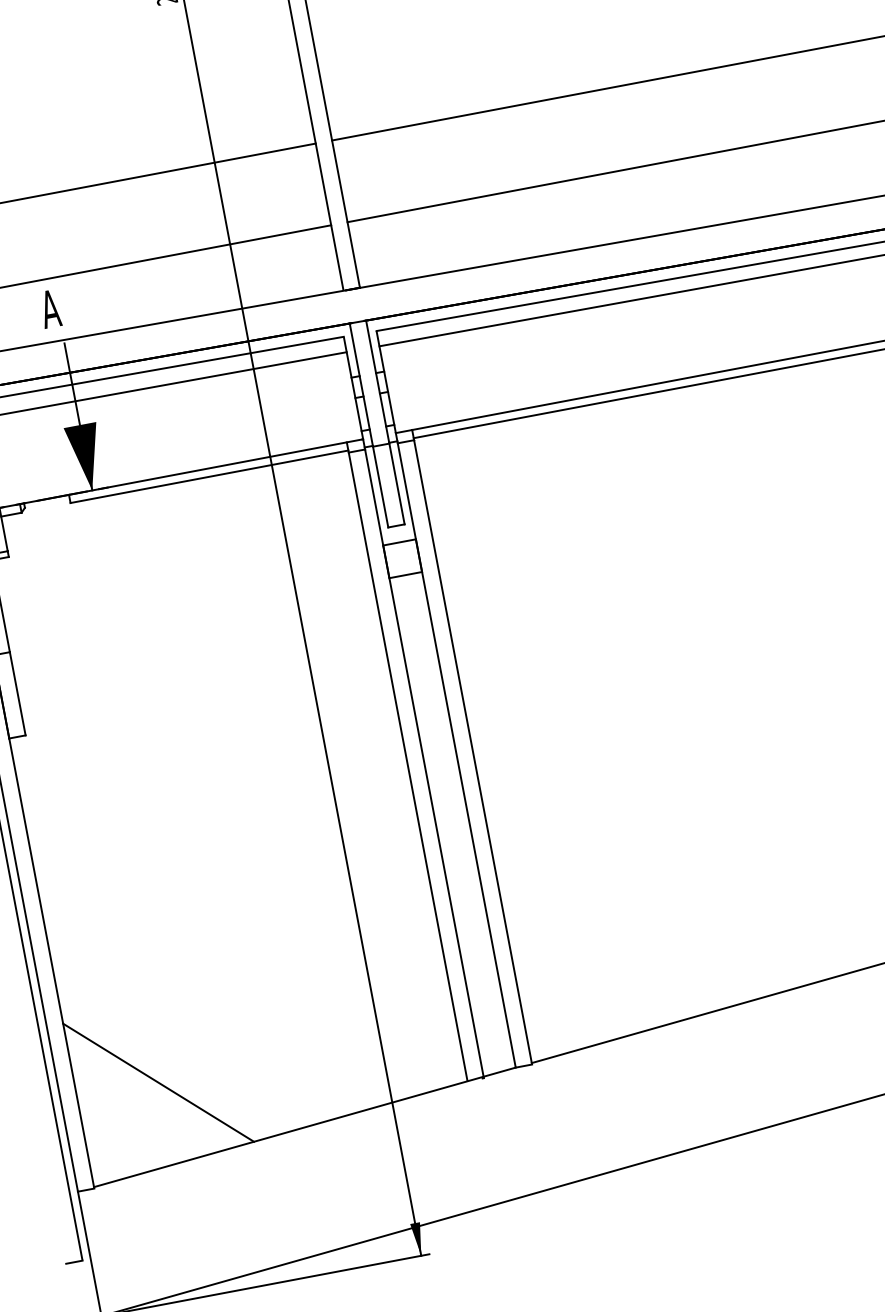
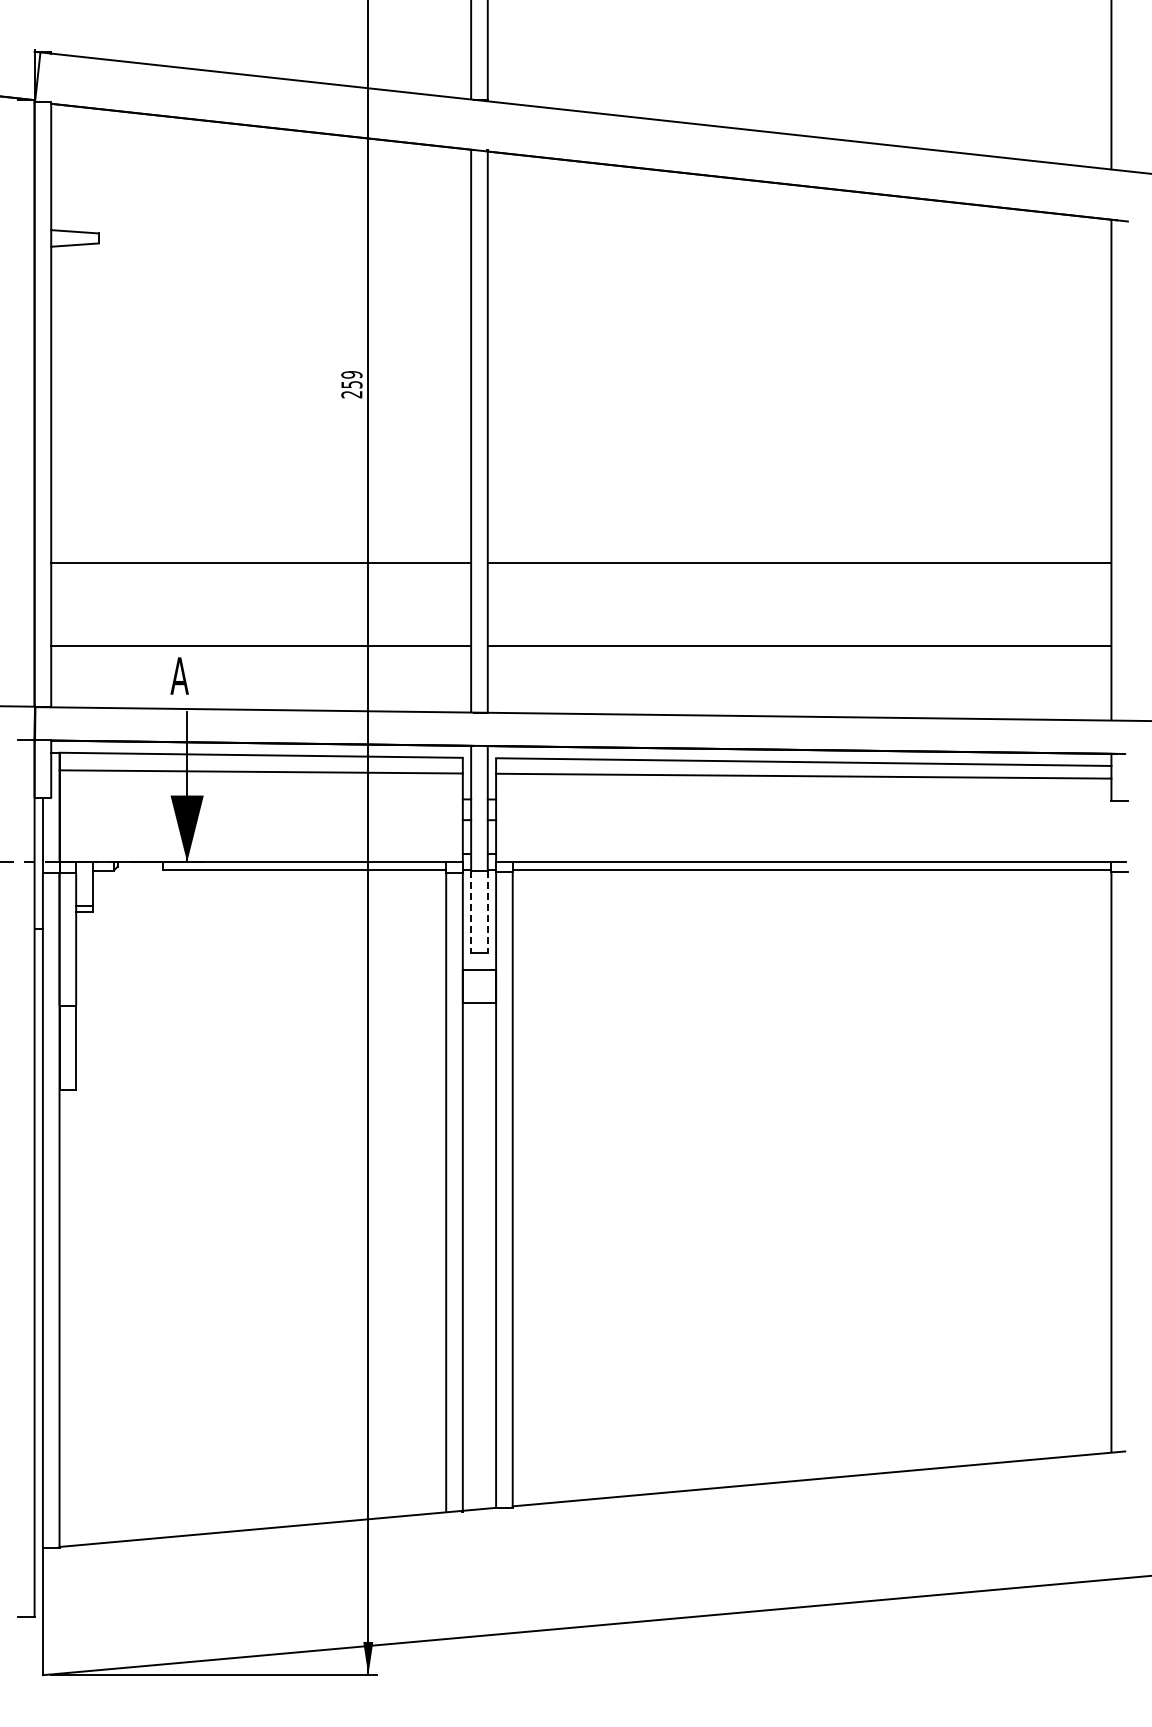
line: (396, 484) -> (487, 912), solid -> dashed
line: (381, 487) -> (471, 912), solid -> dashed
line: (158, 1082) -> (142, 1456), removed

